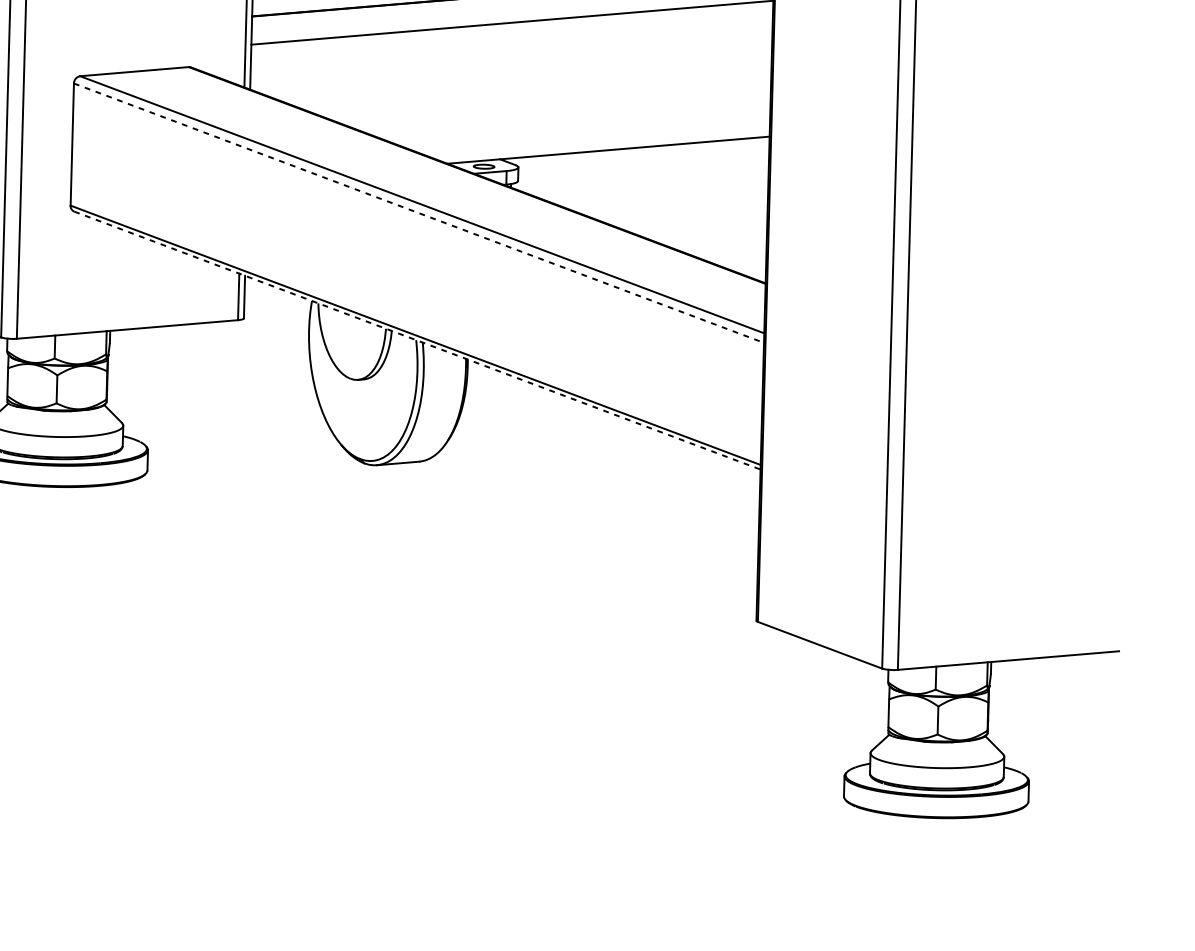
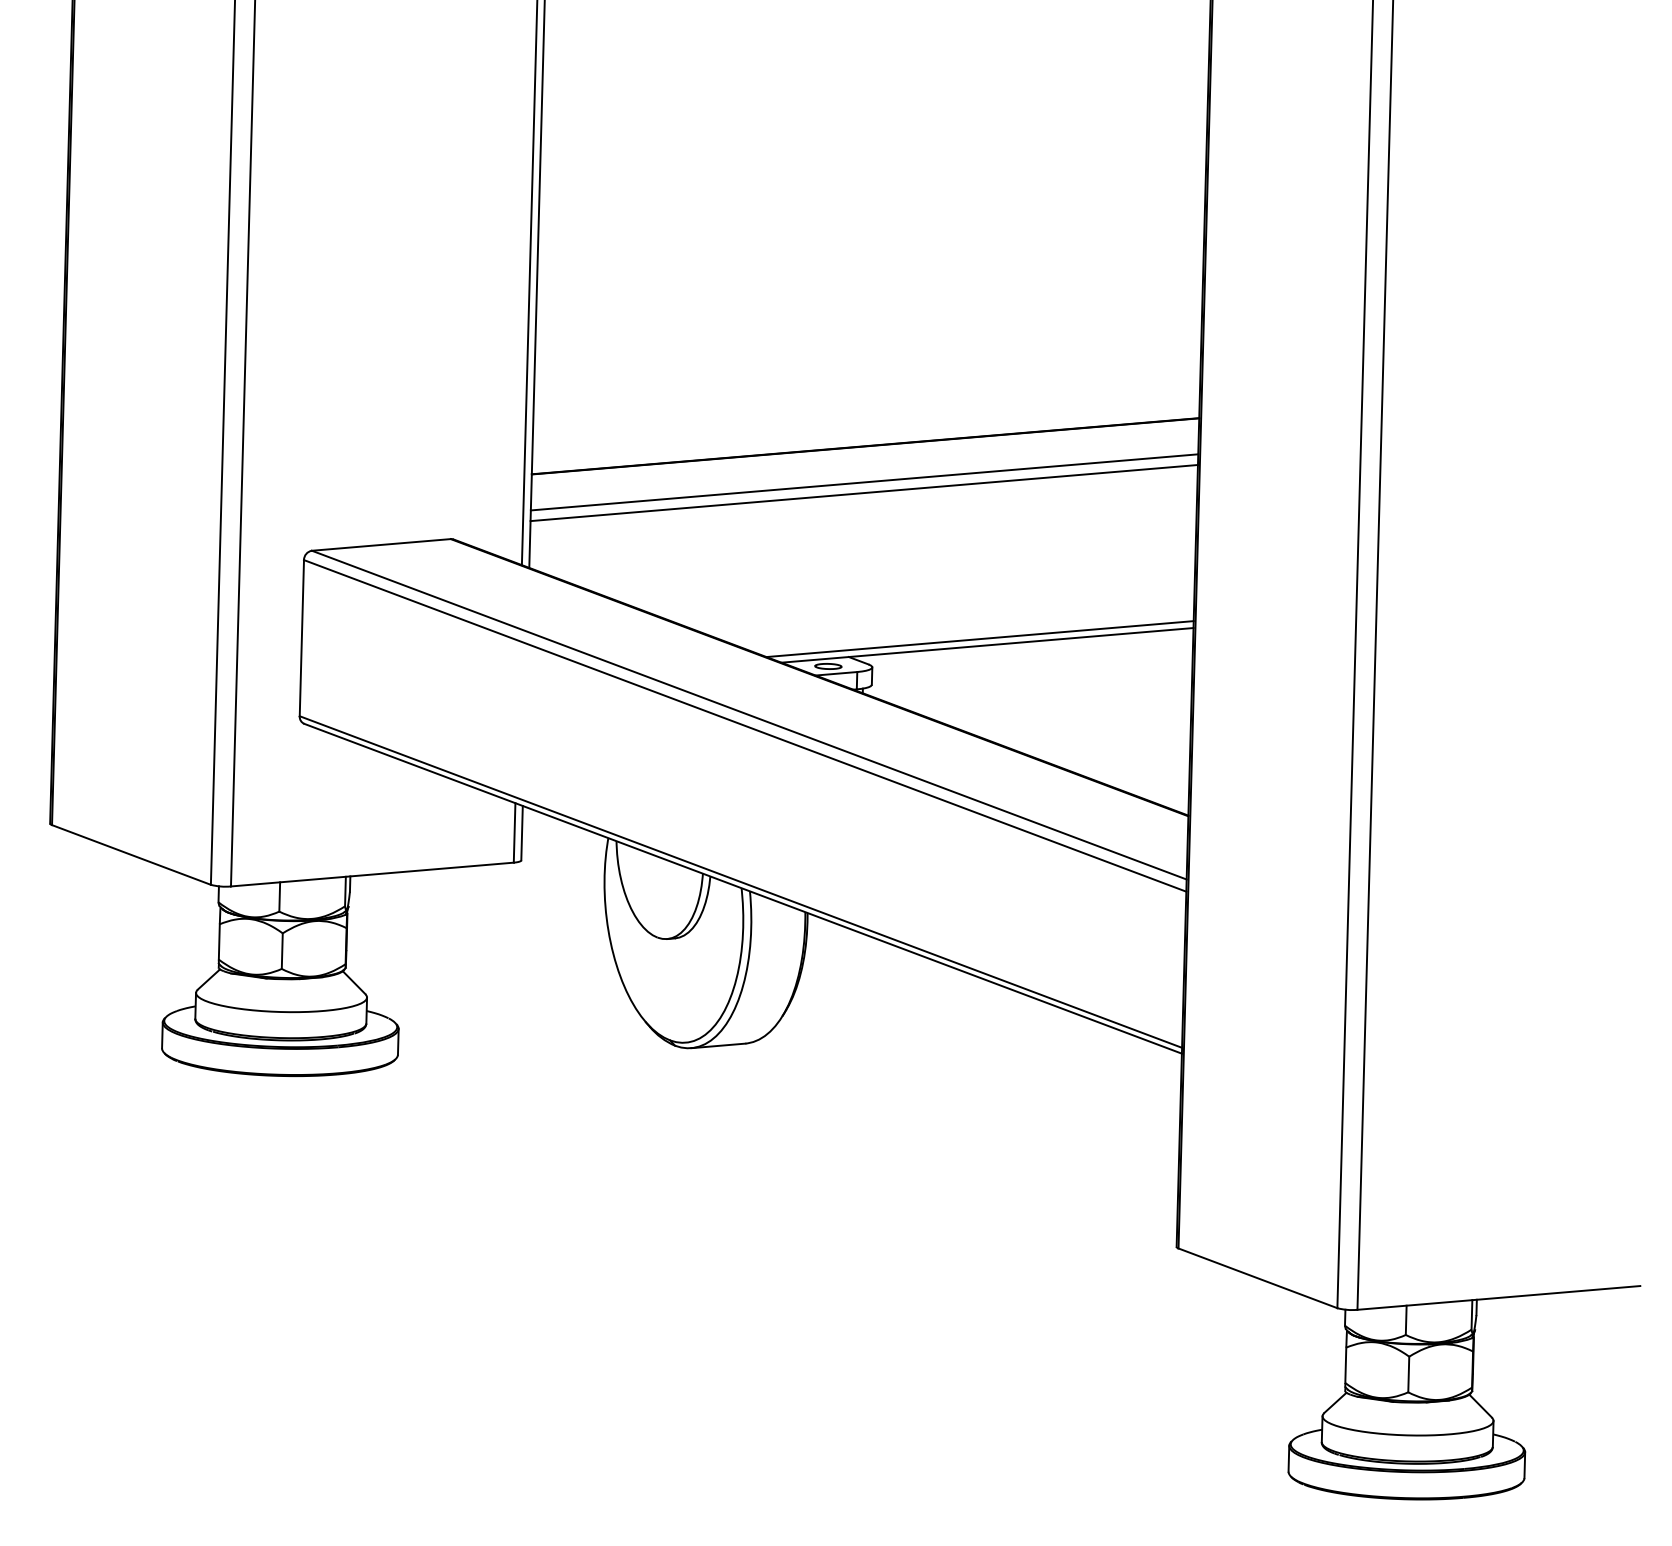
line: (511, 30) -> (863, 492), added
line: (602, 145) -> (979, 639), added
line: (419, 213) -> (745, 726), dashed -> solid
line: (417, 340) -> (743, 888), dashed -> solid

